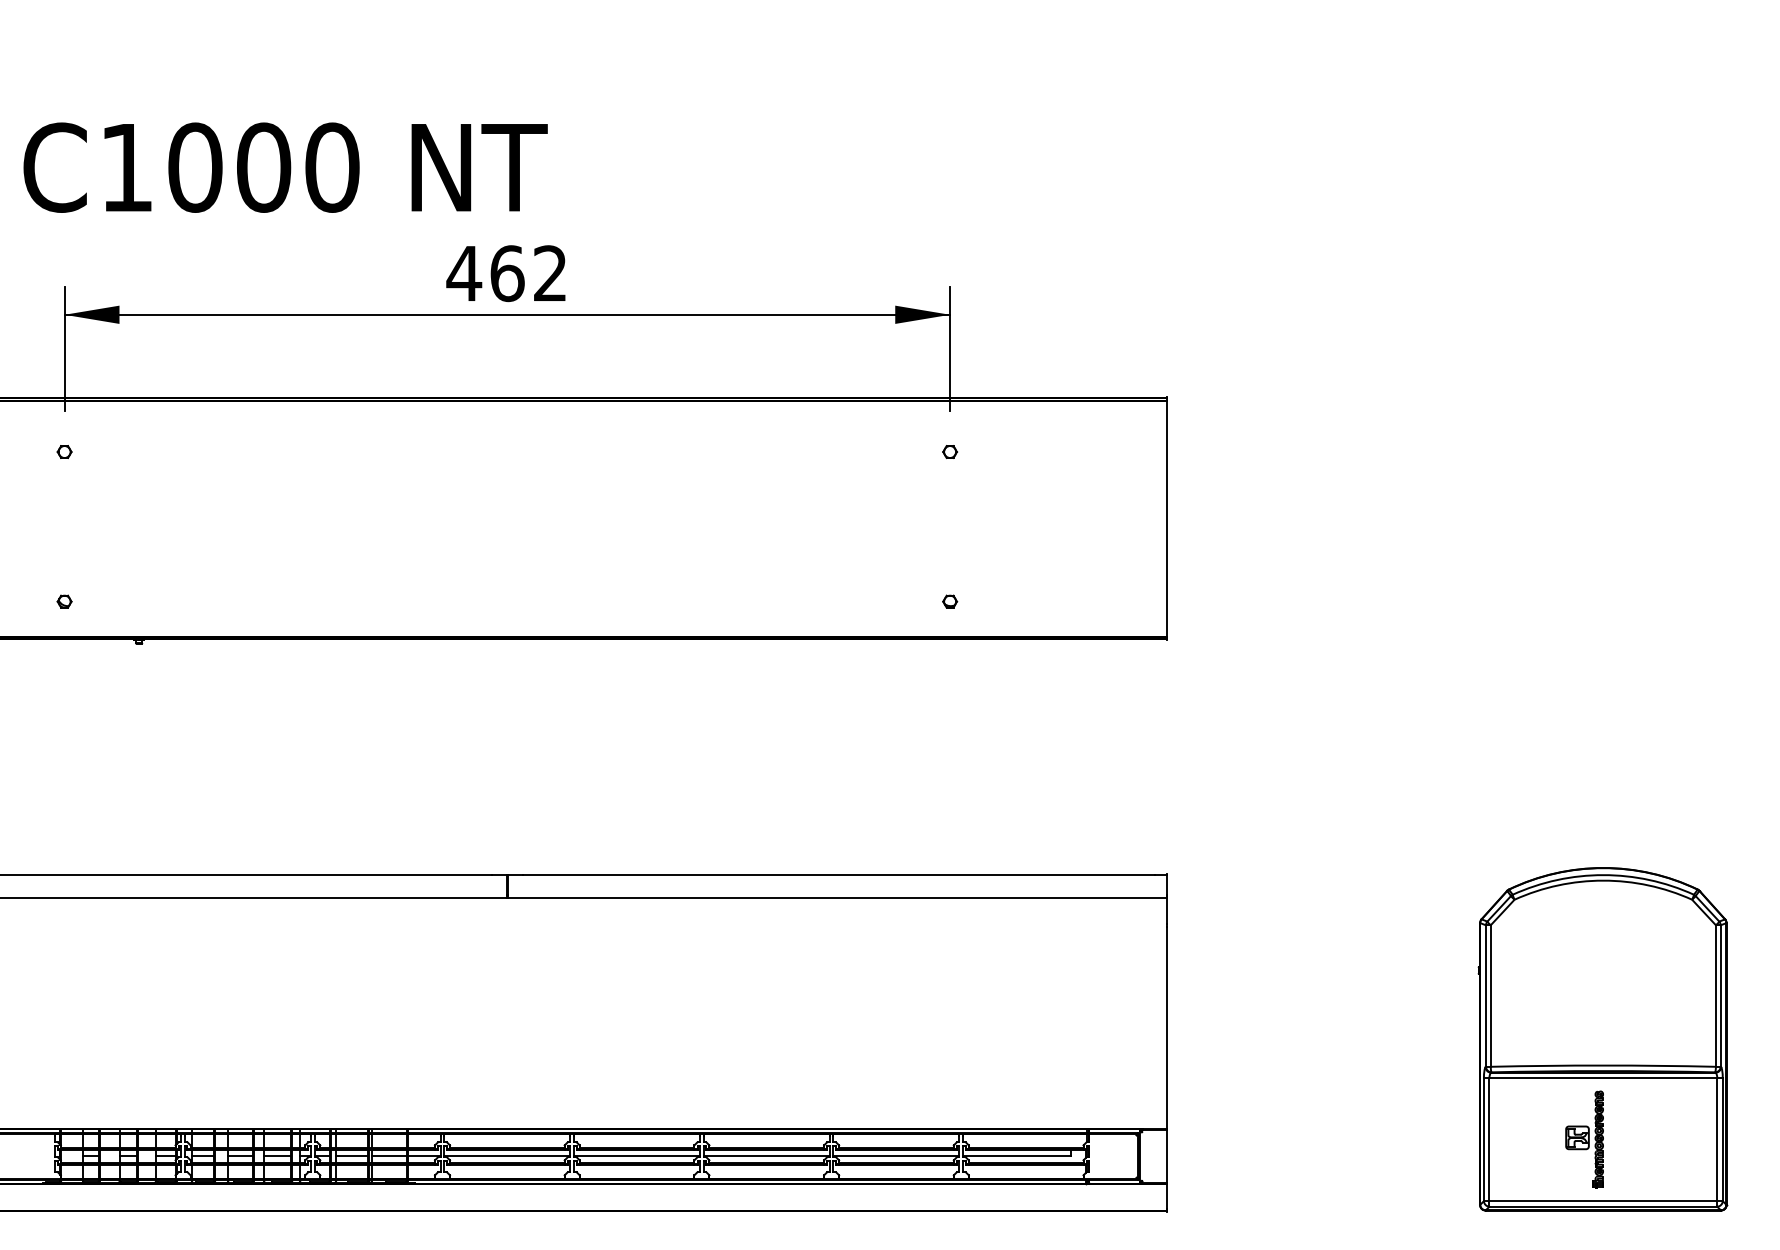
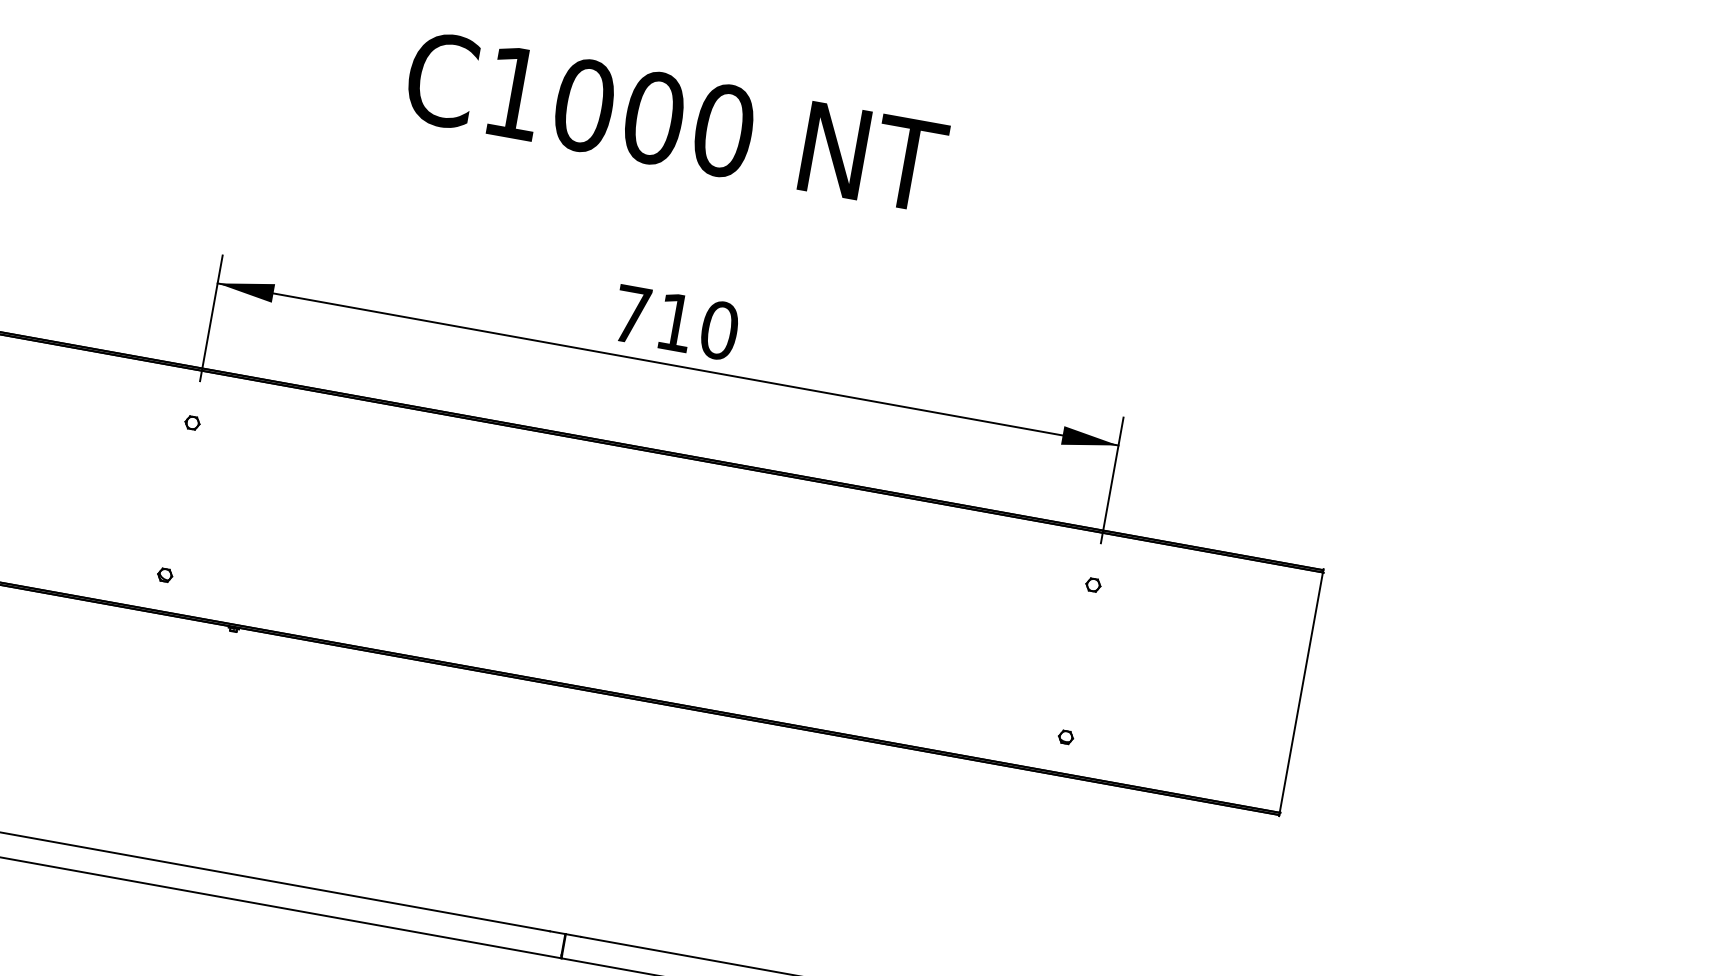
text: (285, 167) -> (676, 121), moved
text: (506, 273) -> (674, 322), 462 -> 710

